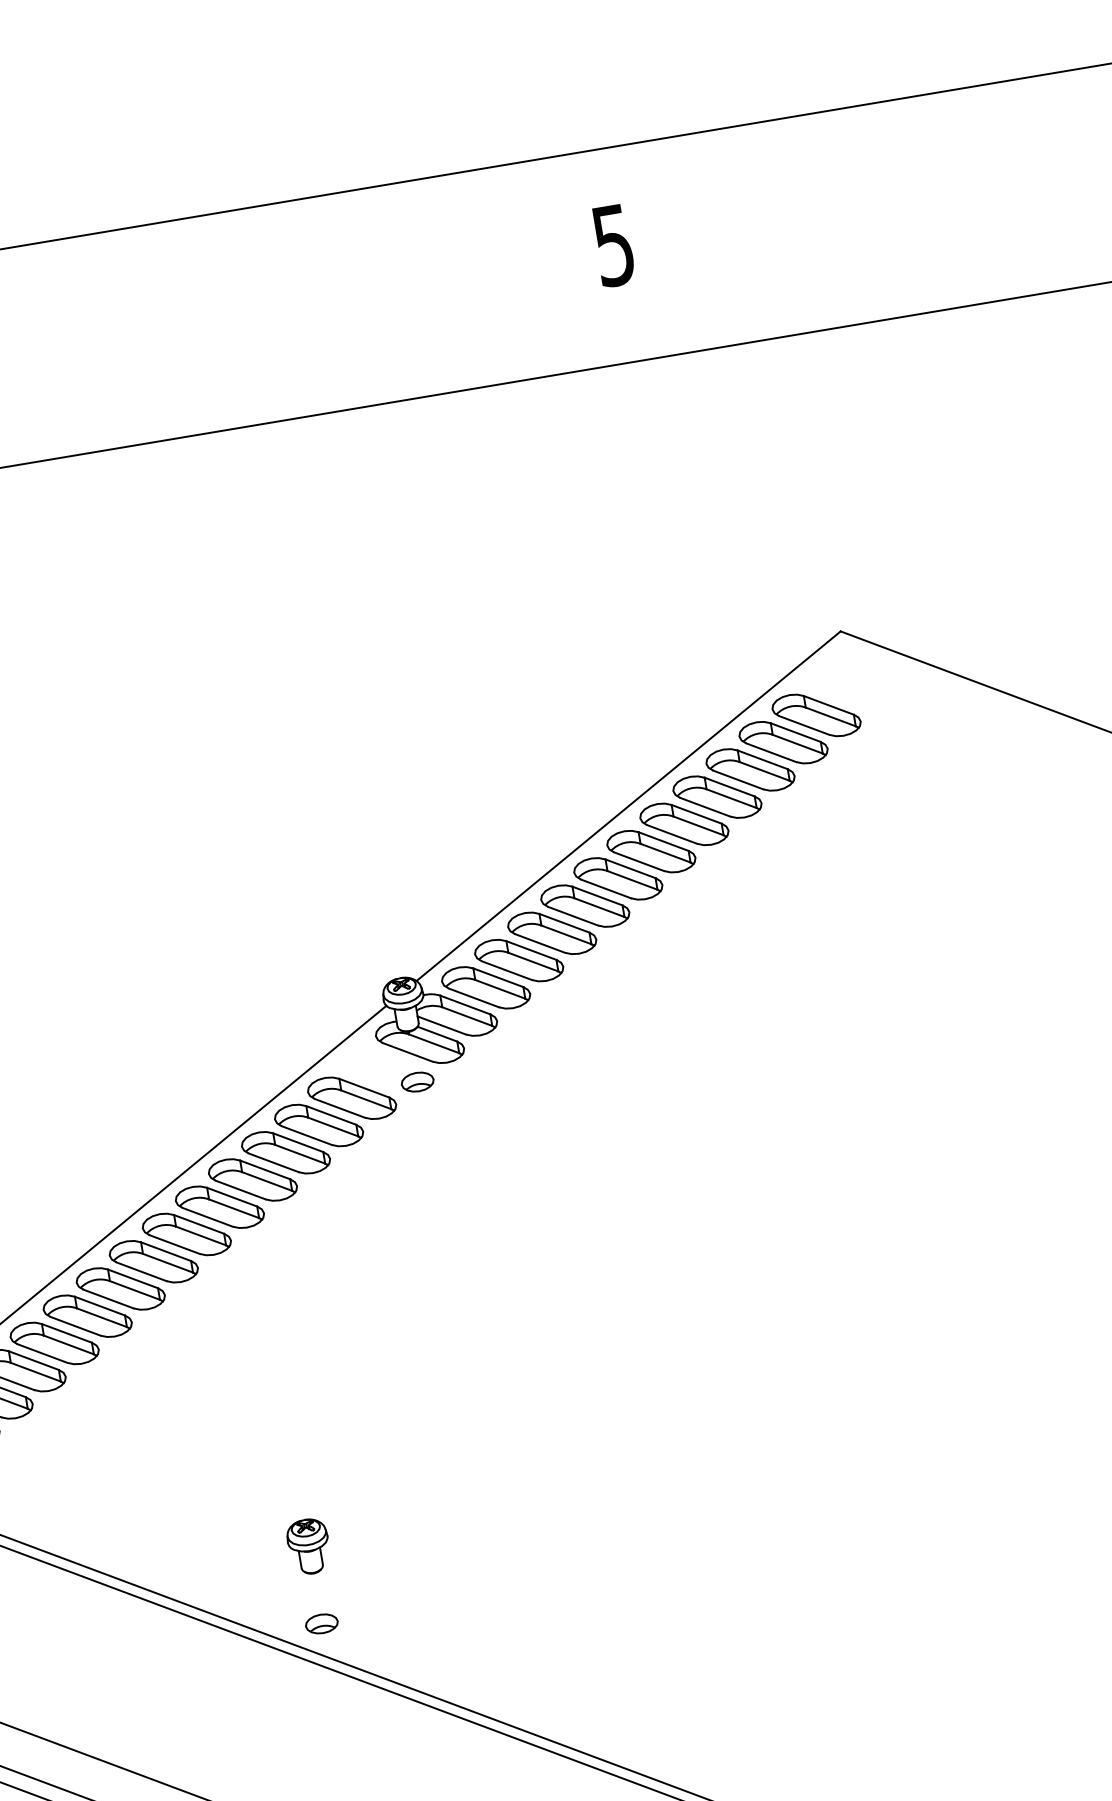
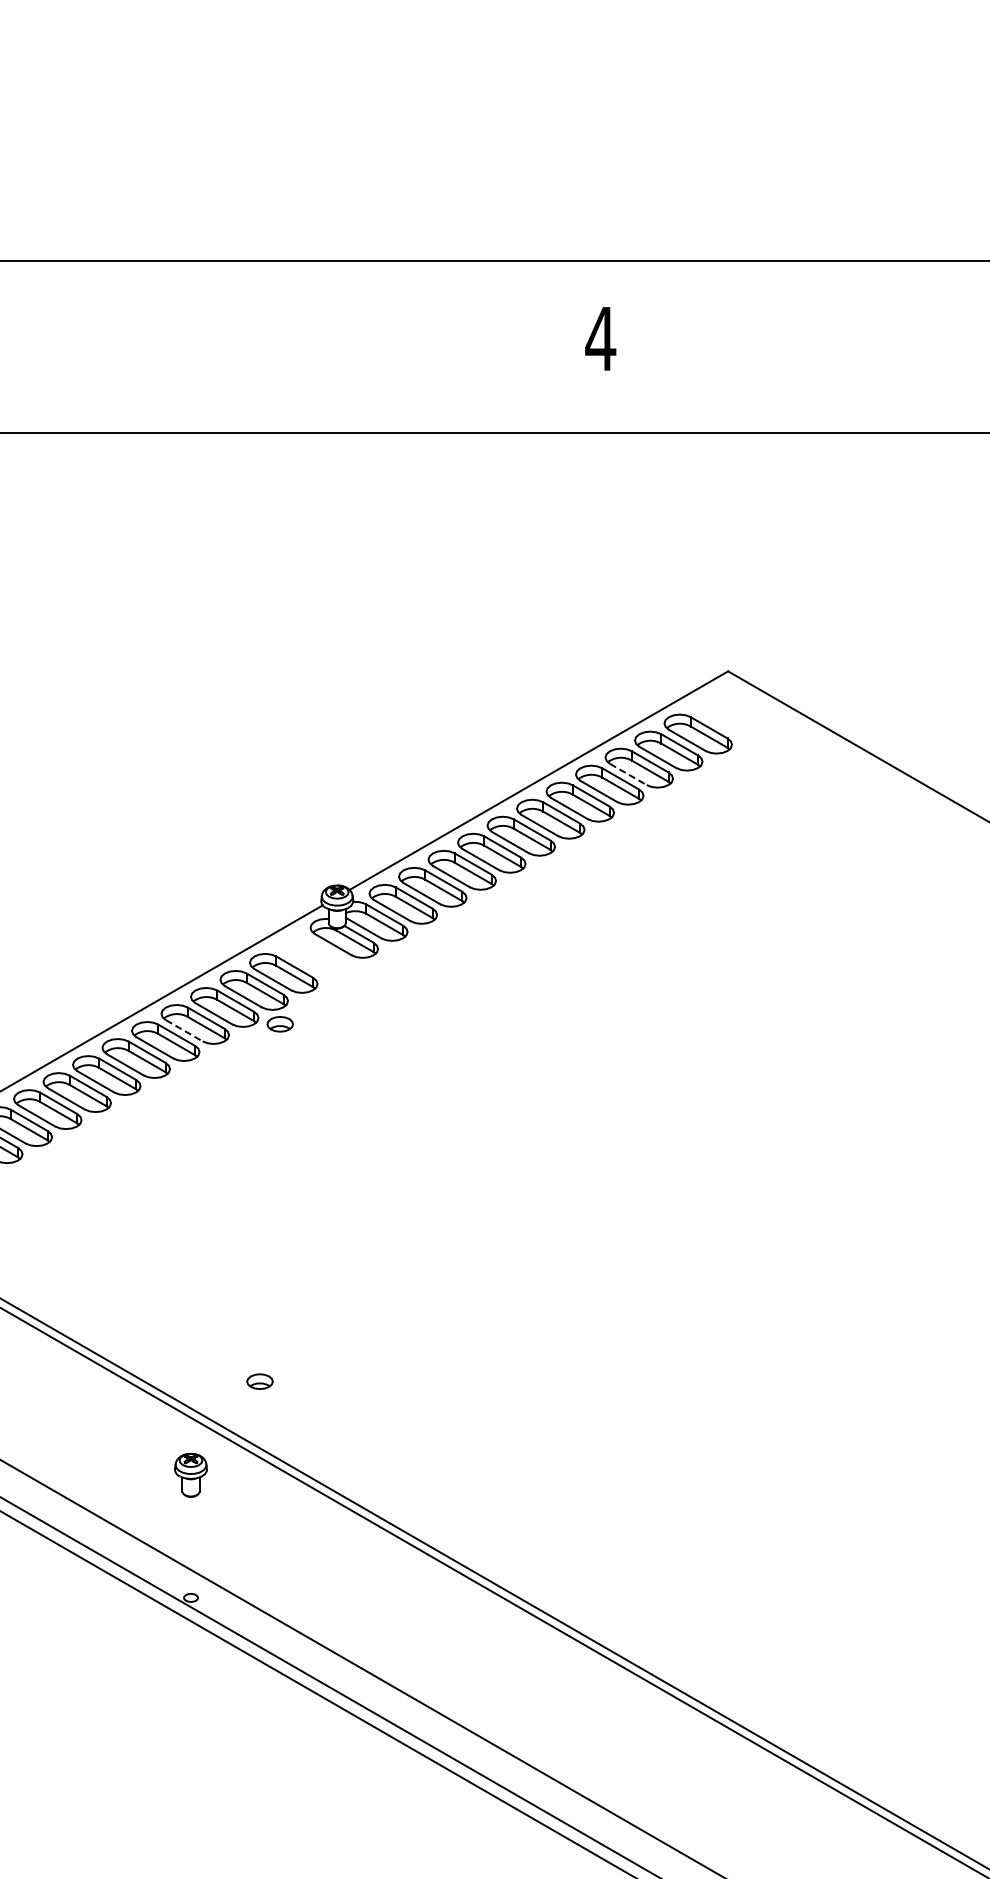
text: (613, 246) -> (600, 339), 5 -> 4
line: (738, 780) -> (628, 774), solid -> dashed
part: (416, 1082) -> (279, 1024), moved
line: (241, 1190) -> (184, 1031), solid -> dashed
part: (308, 1545) -> (190, 1474), moved
part: (321, 1623) -> (259, 1381), moved

